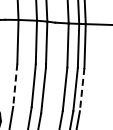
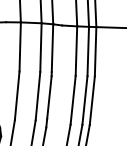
line: (15, 85) -> (17, 96), dashed -> solid
line: (82, 89) -> (92, 100), dashed -> solid

